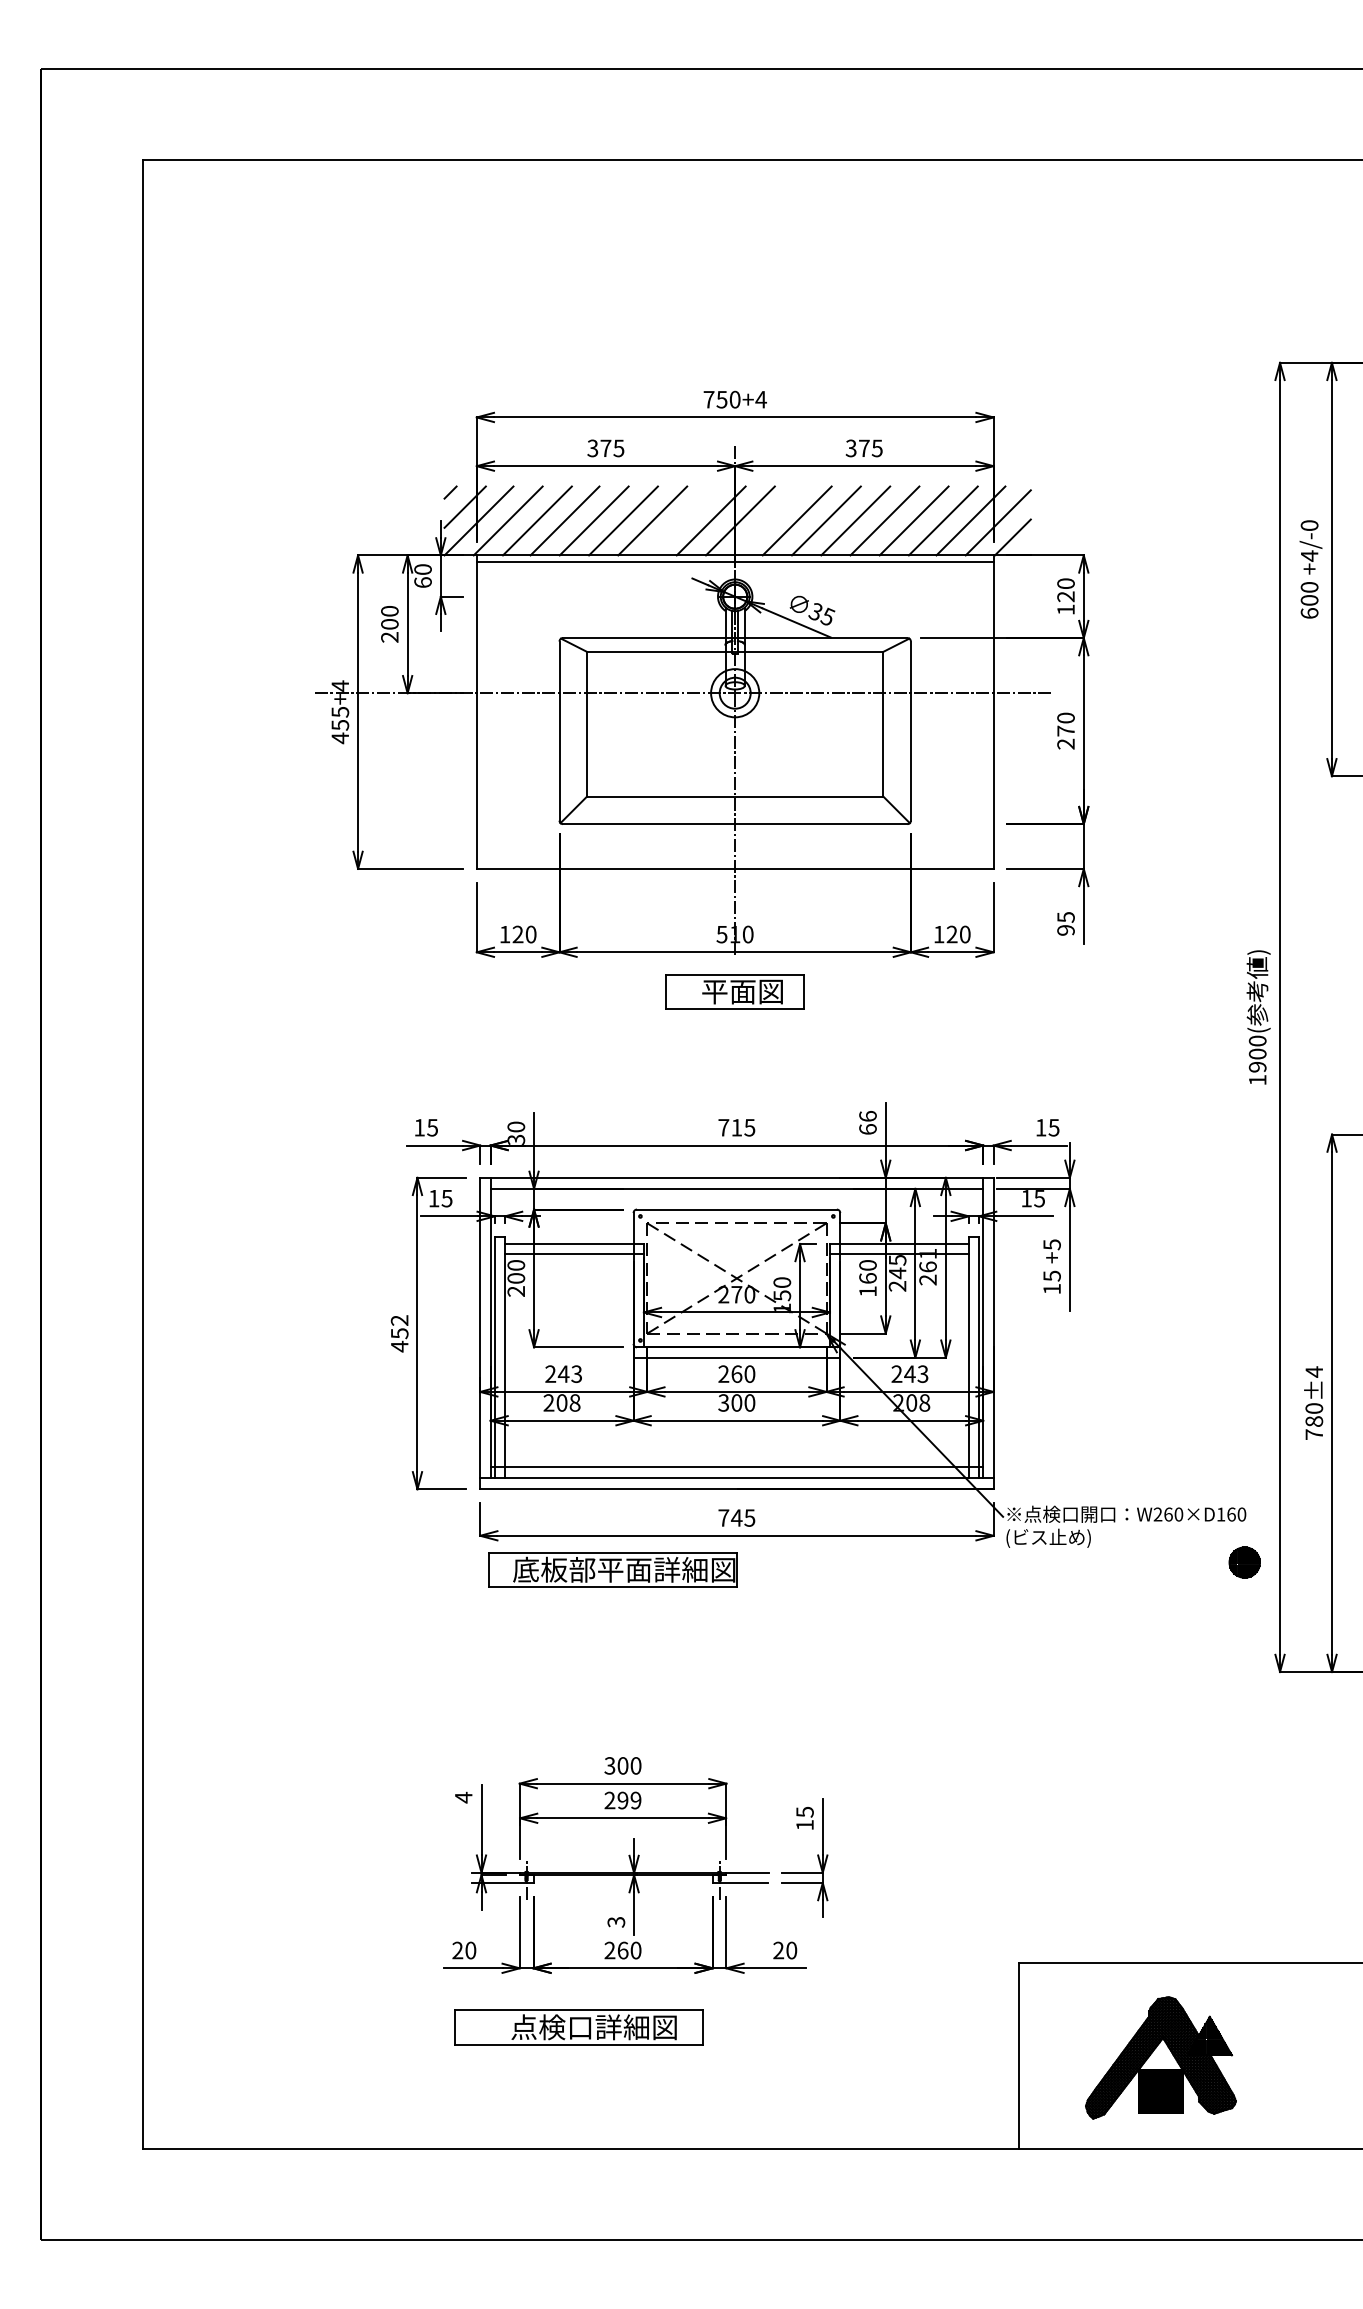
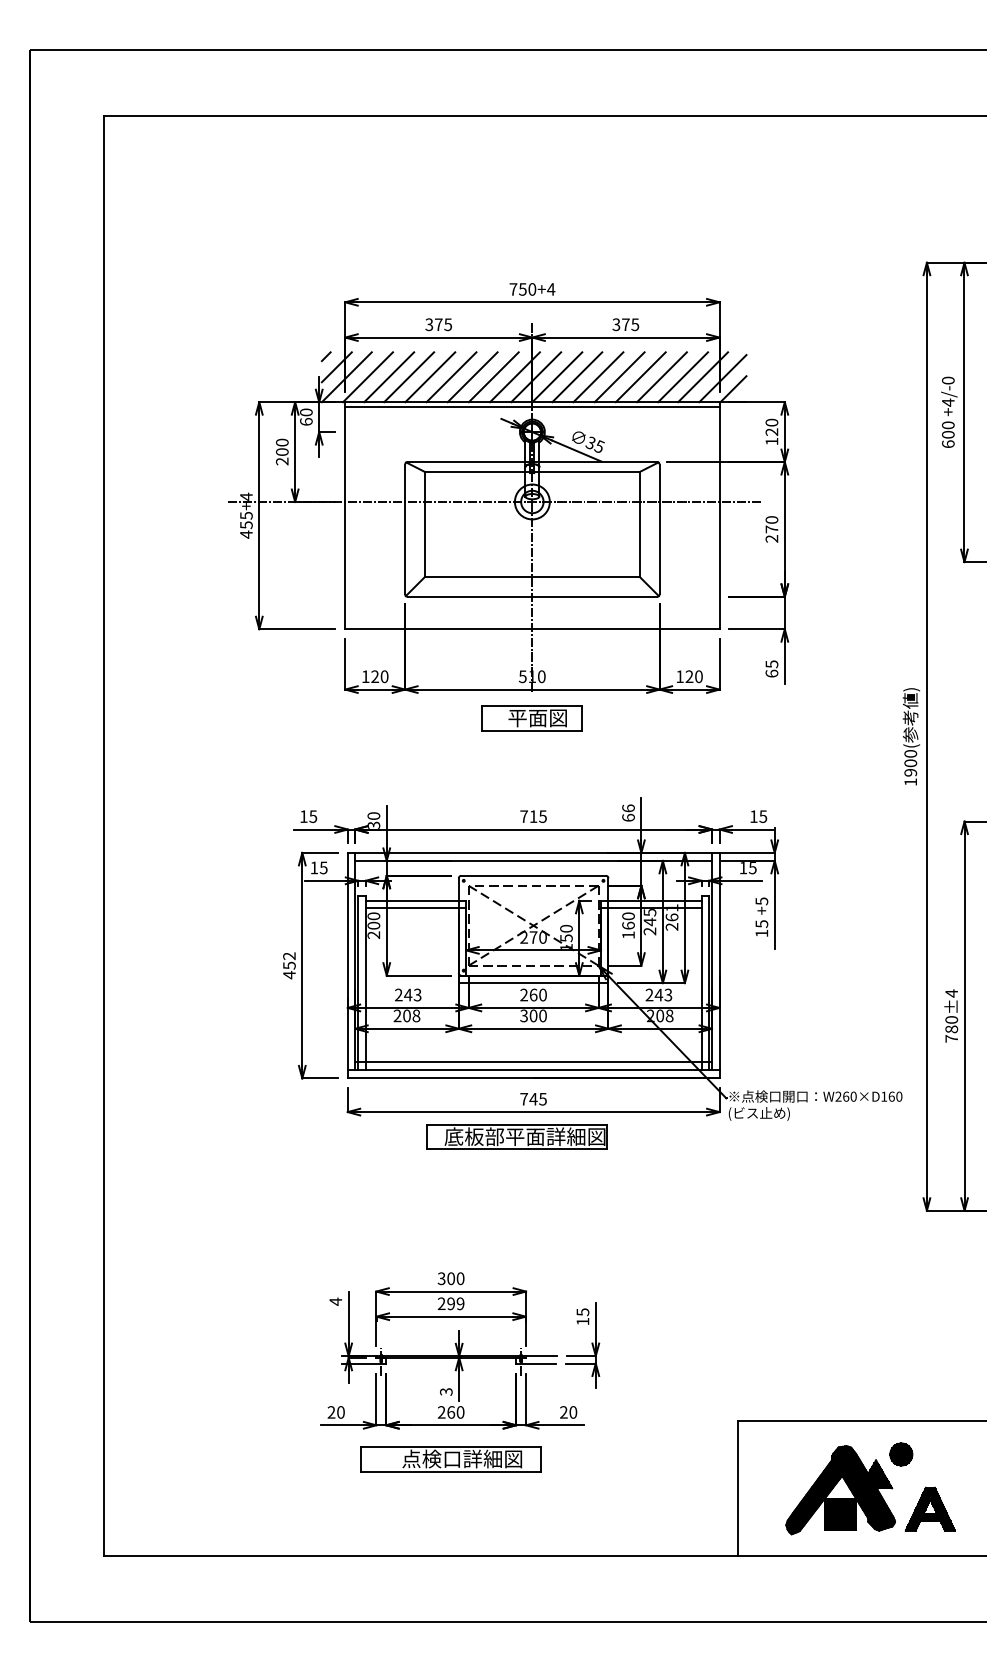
line: (681, 521) -> (493, 377), added
line: (769, 521) -> (557, 377), added
text: (1065, 930) -> (771, 673), 95 -> 65
part: (1244, 1562) -> (901, 1454), moved
part: (612, 1569) -> (516, 1136), moved
part: (577, 2027) -> (450, 1459), moved
part: (1283, 2083) -> (929, 1508), added

